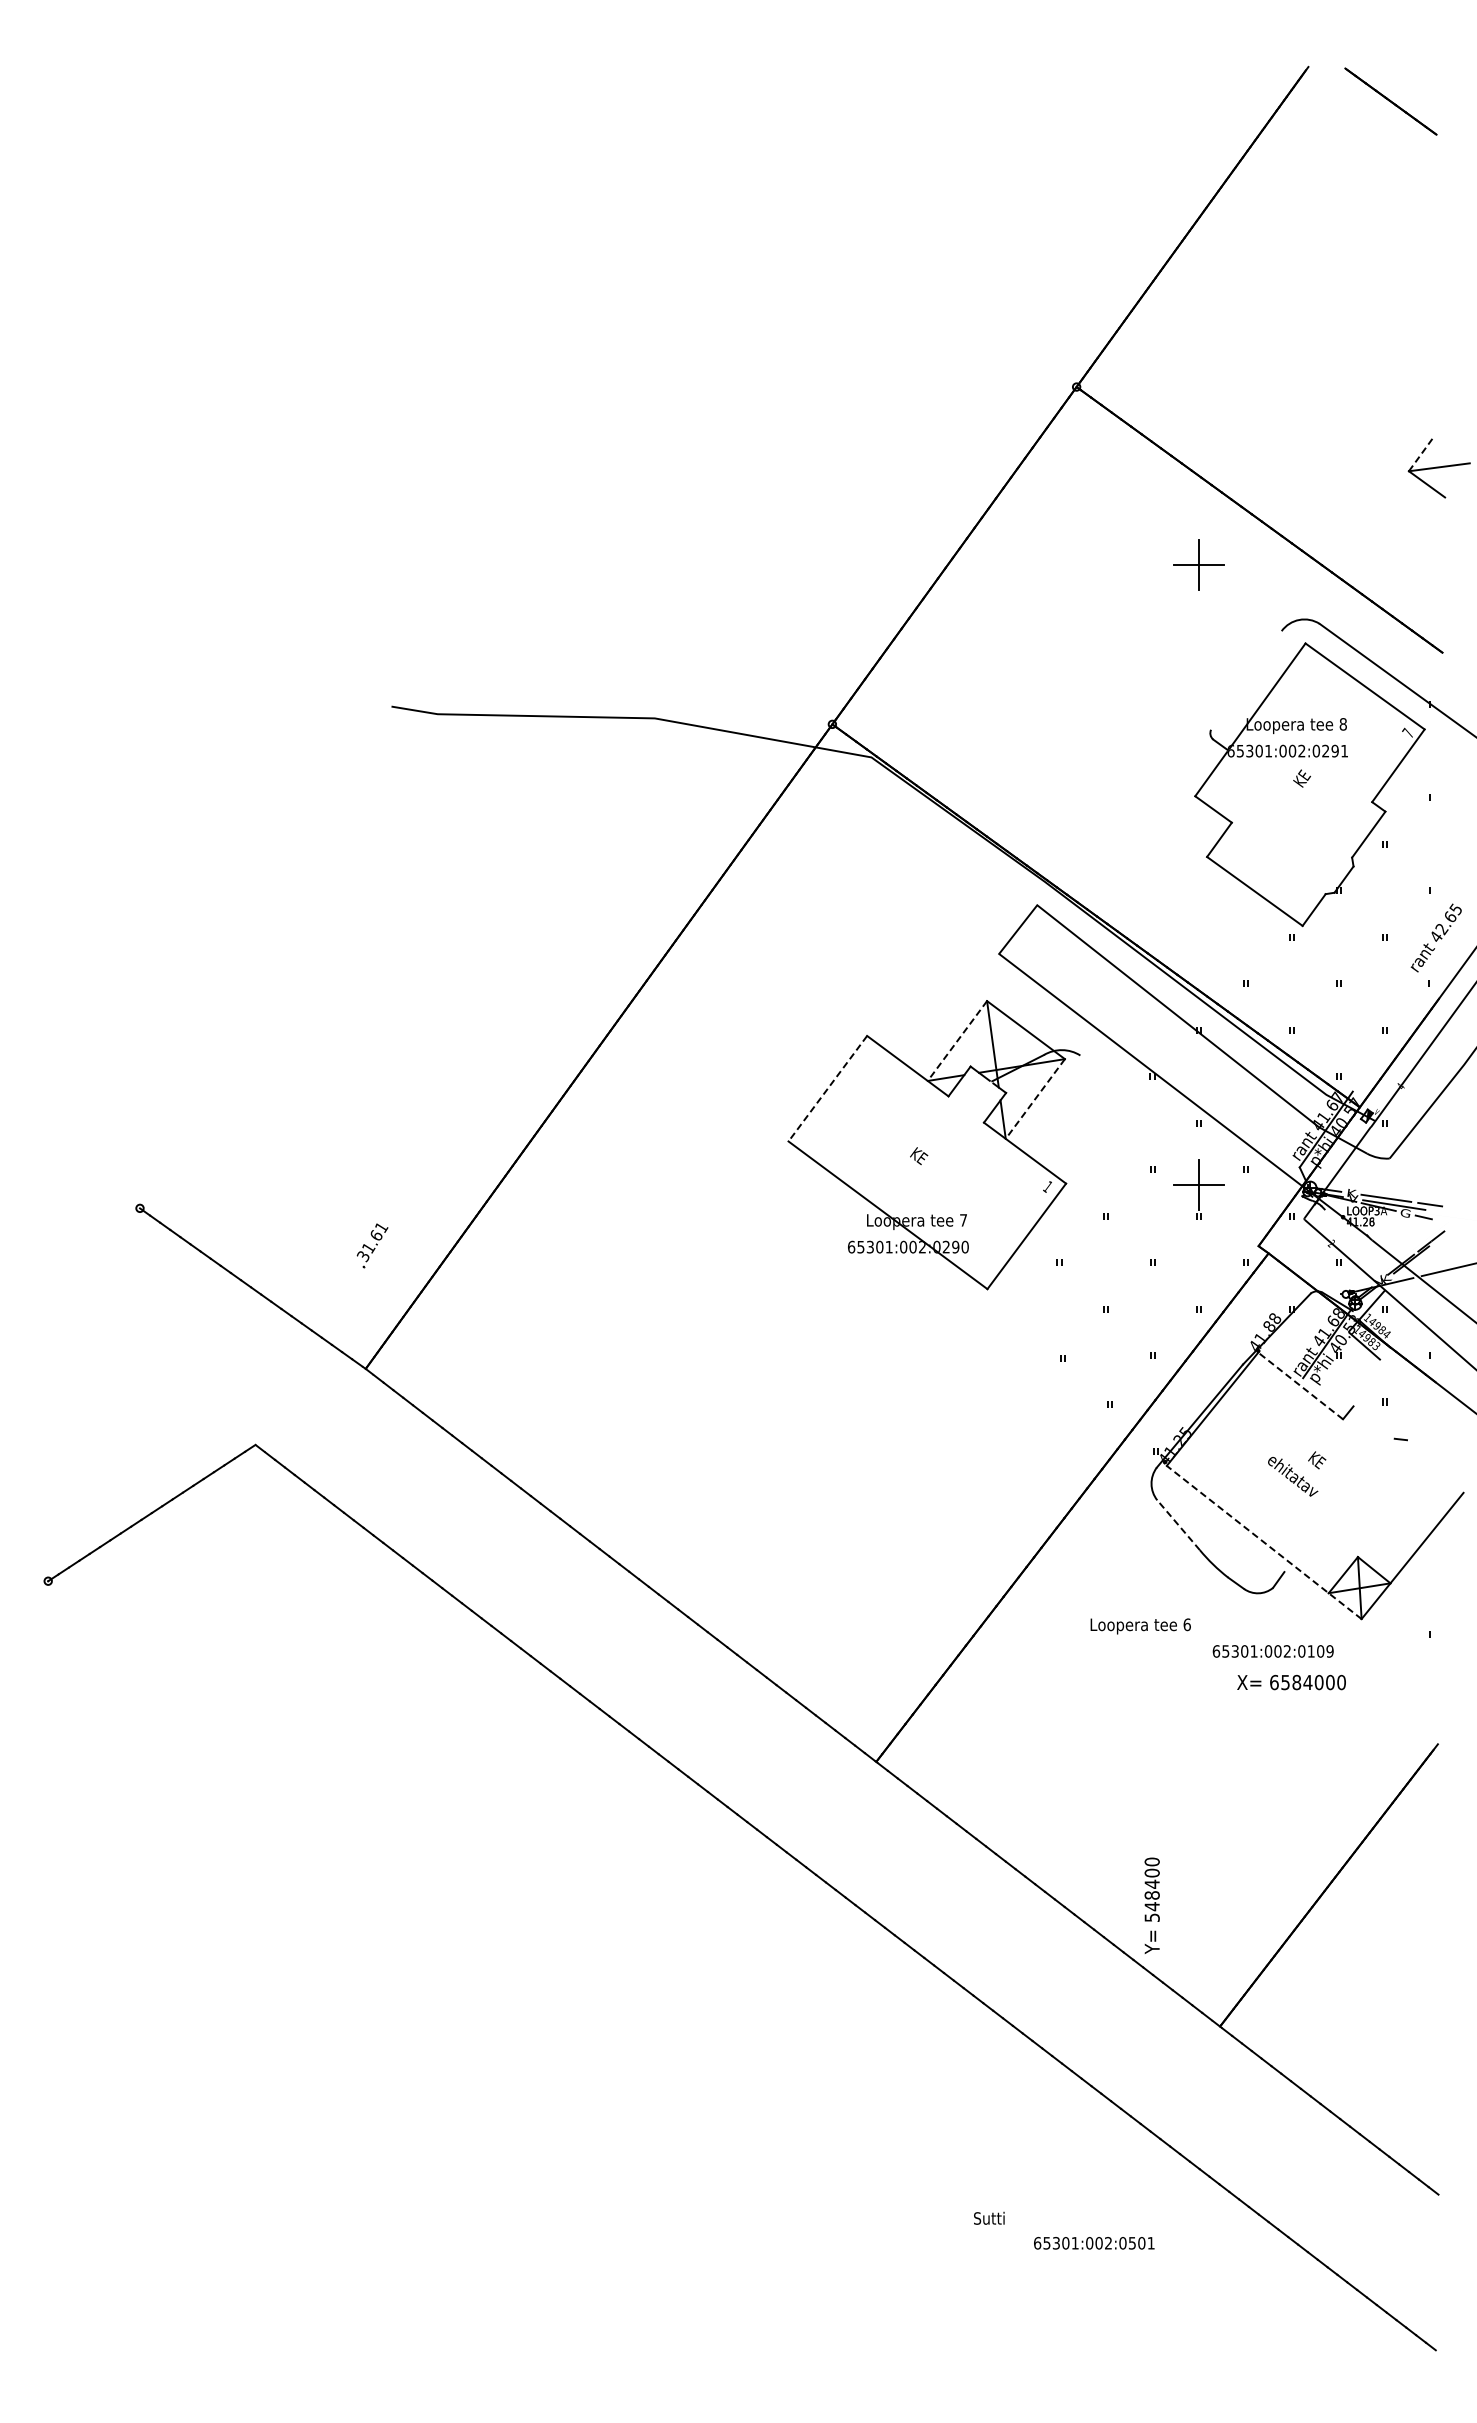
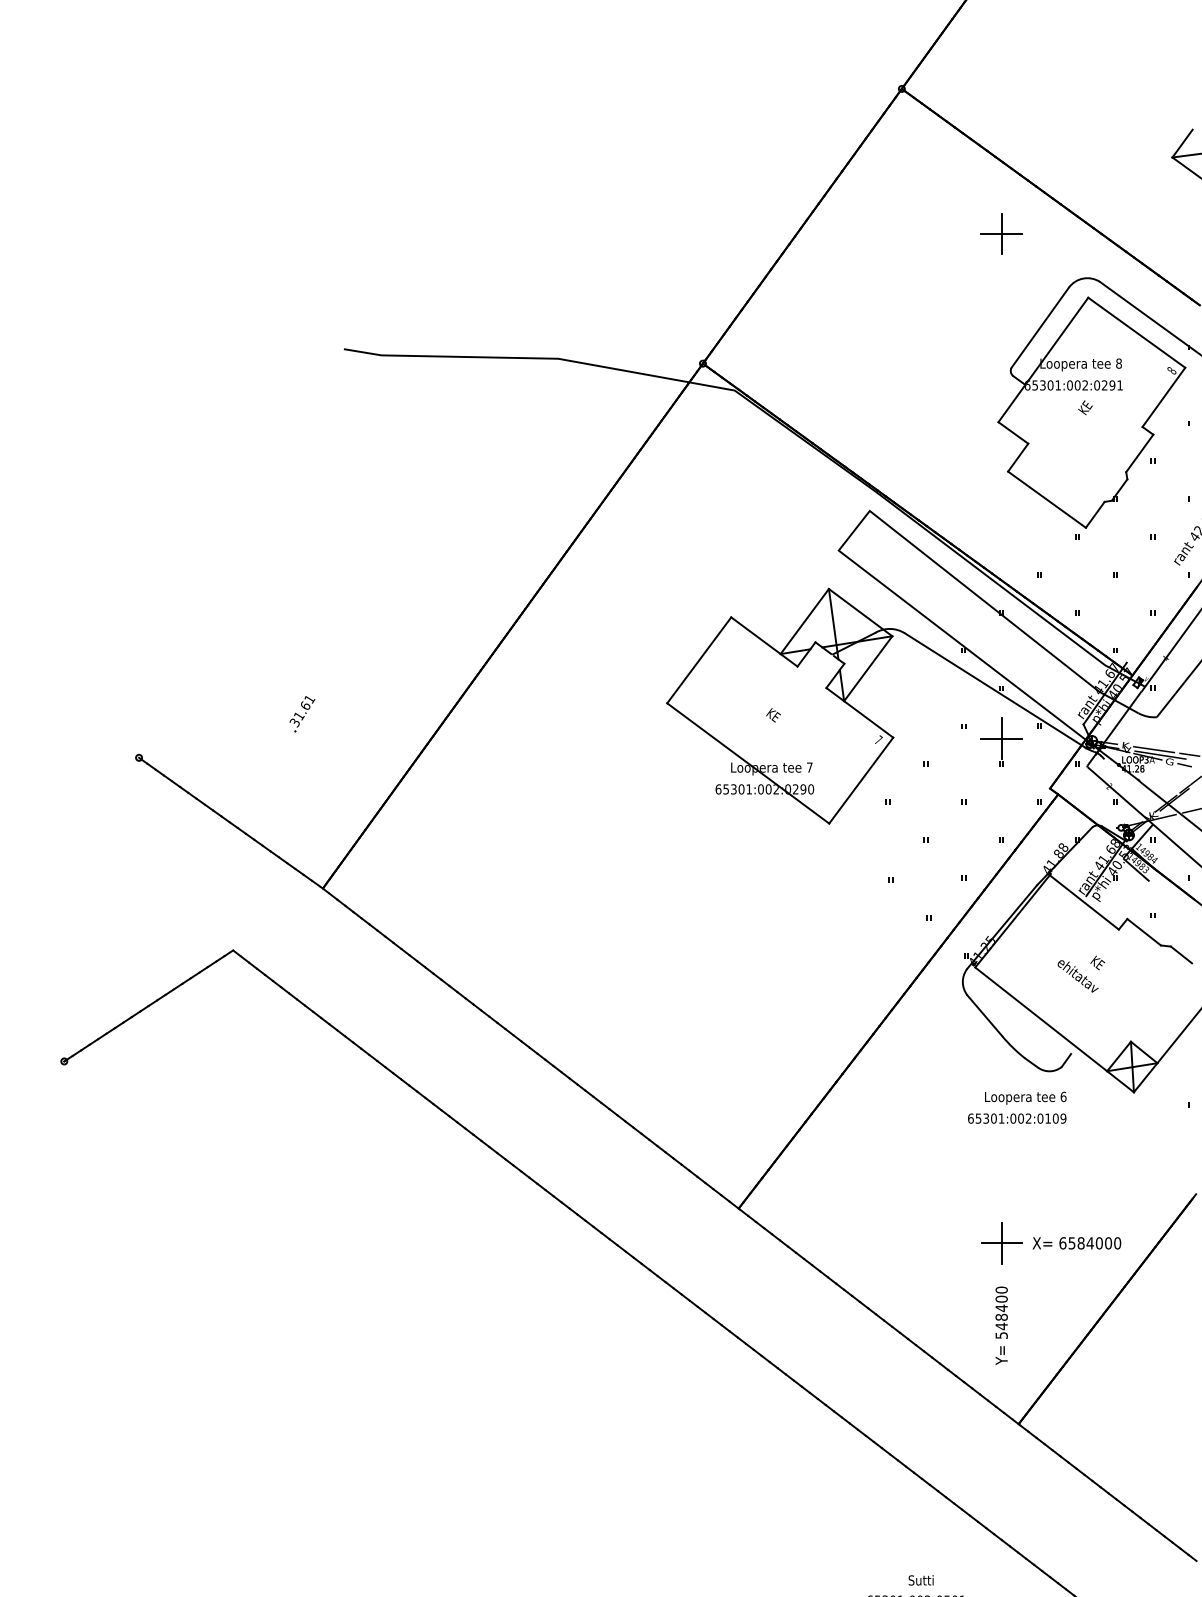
line: (1421, 453) -> (1182, 143), dashed -> solid
line: (1246, 680) -> (1040, 327), added
text: (1407, 732) -> (1171, 370), 7 -> 8
line: (957, 1041) -> (804, 621), dashed -> solid
line: (827, 1088) -> (698, 660), dashed -> solid
line: (1035, 1098) -> (868, 668), dashed -> solid
line: (1190, 1125) -> (994, 690), added
text: (1048, 1186) -> (878, 740), 1 -> 7
part: (372, 1245) -> (302, 713), moved
line: (1300, 1385) -> (1084, 902), dashed -> solid
line: (1373, 1422) -> (1143, 932), added
line: (1419, 1450) -> (1181, 955), added
line: (1178, 1525) -> (984, 1016), dashed -> solid
line: (1264, 1542) -> (1054, 1029), dashed -> solid
text: (1140, 1626) -> (1025, 1098), moved
text: (1272, 1651) -> (1016, 1118), moved
text: (1291, 1682) -> (1076, 1243), moved
part: (1198, 1804) -> (1001, 1243), added
text: (1151, 1905) -> (1001, 1325), moved
text: (989, 2217) -> (921, 1579), moved

